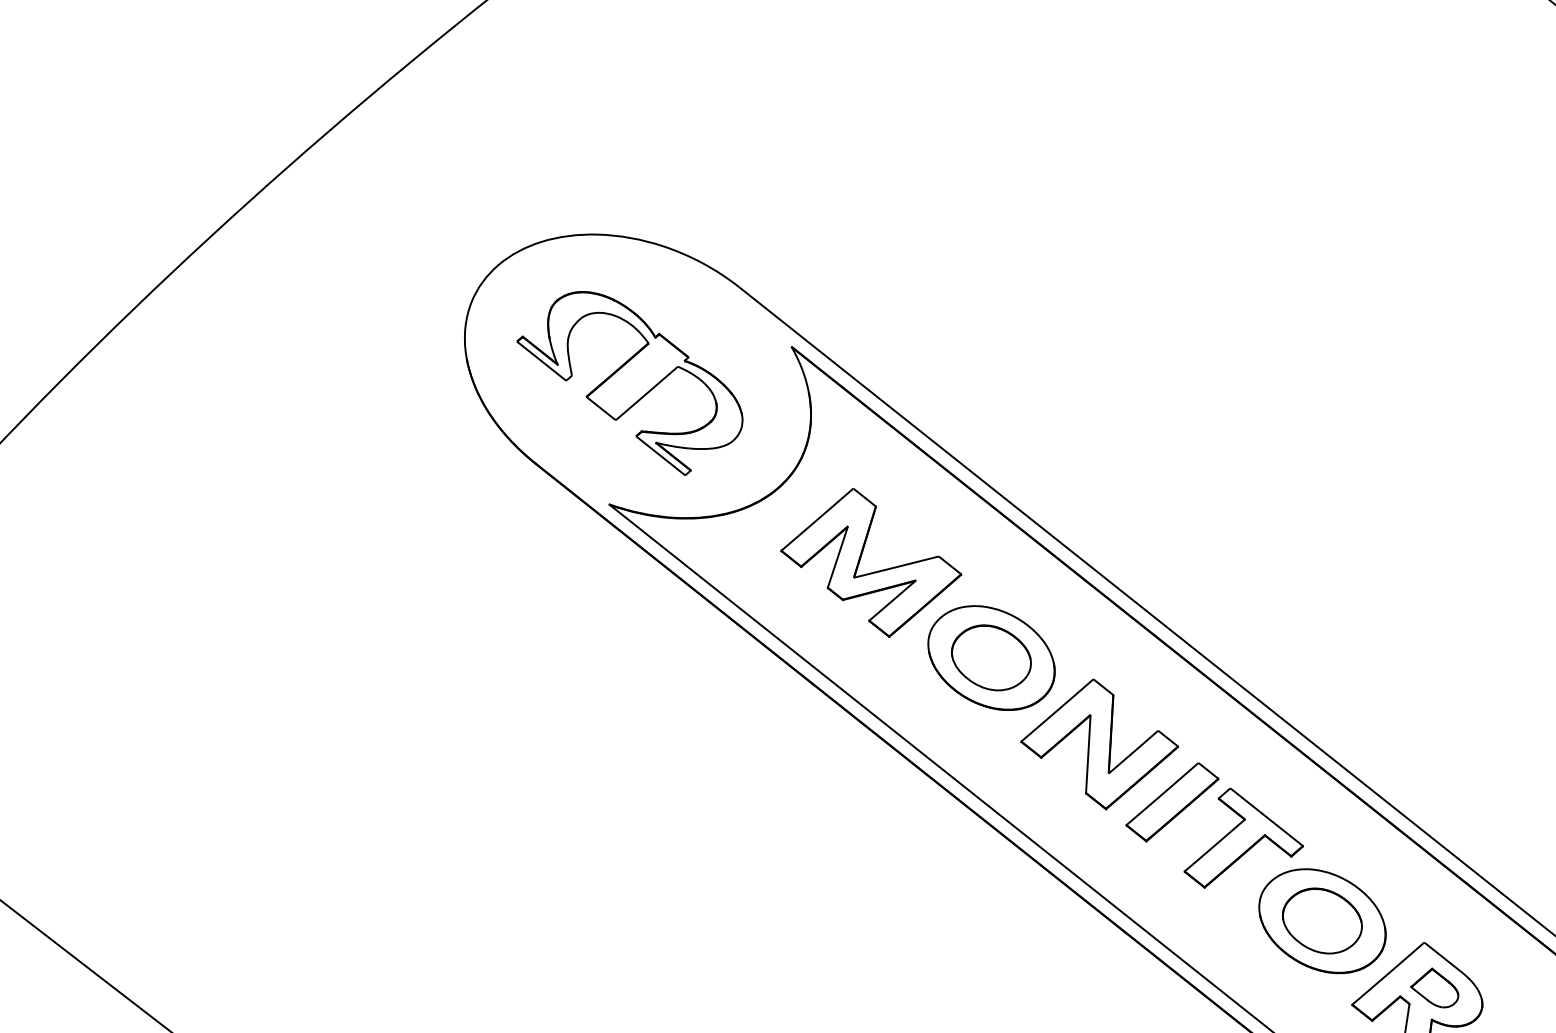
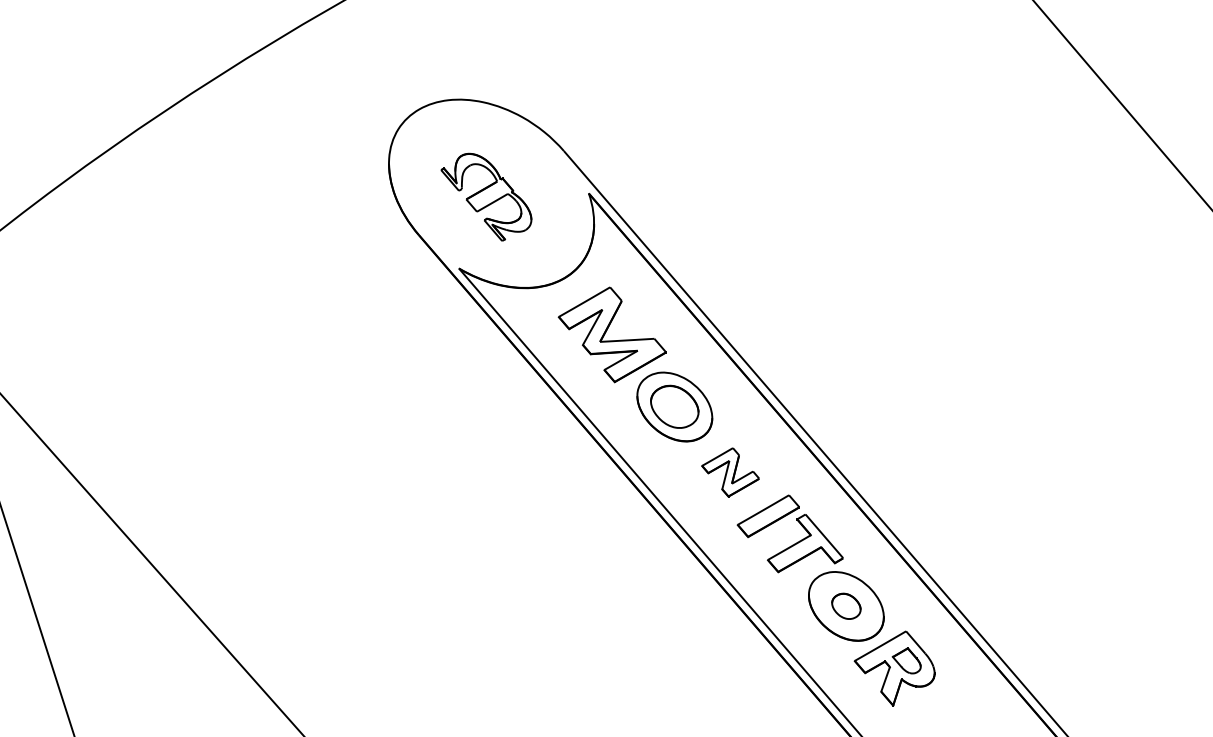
part: (631, 383) -> (486, 197), size x0.7
part: (1099, 744) -> (730, 472), size x0.6
part: (1322, 921) -> (846, 606), size x0.6

